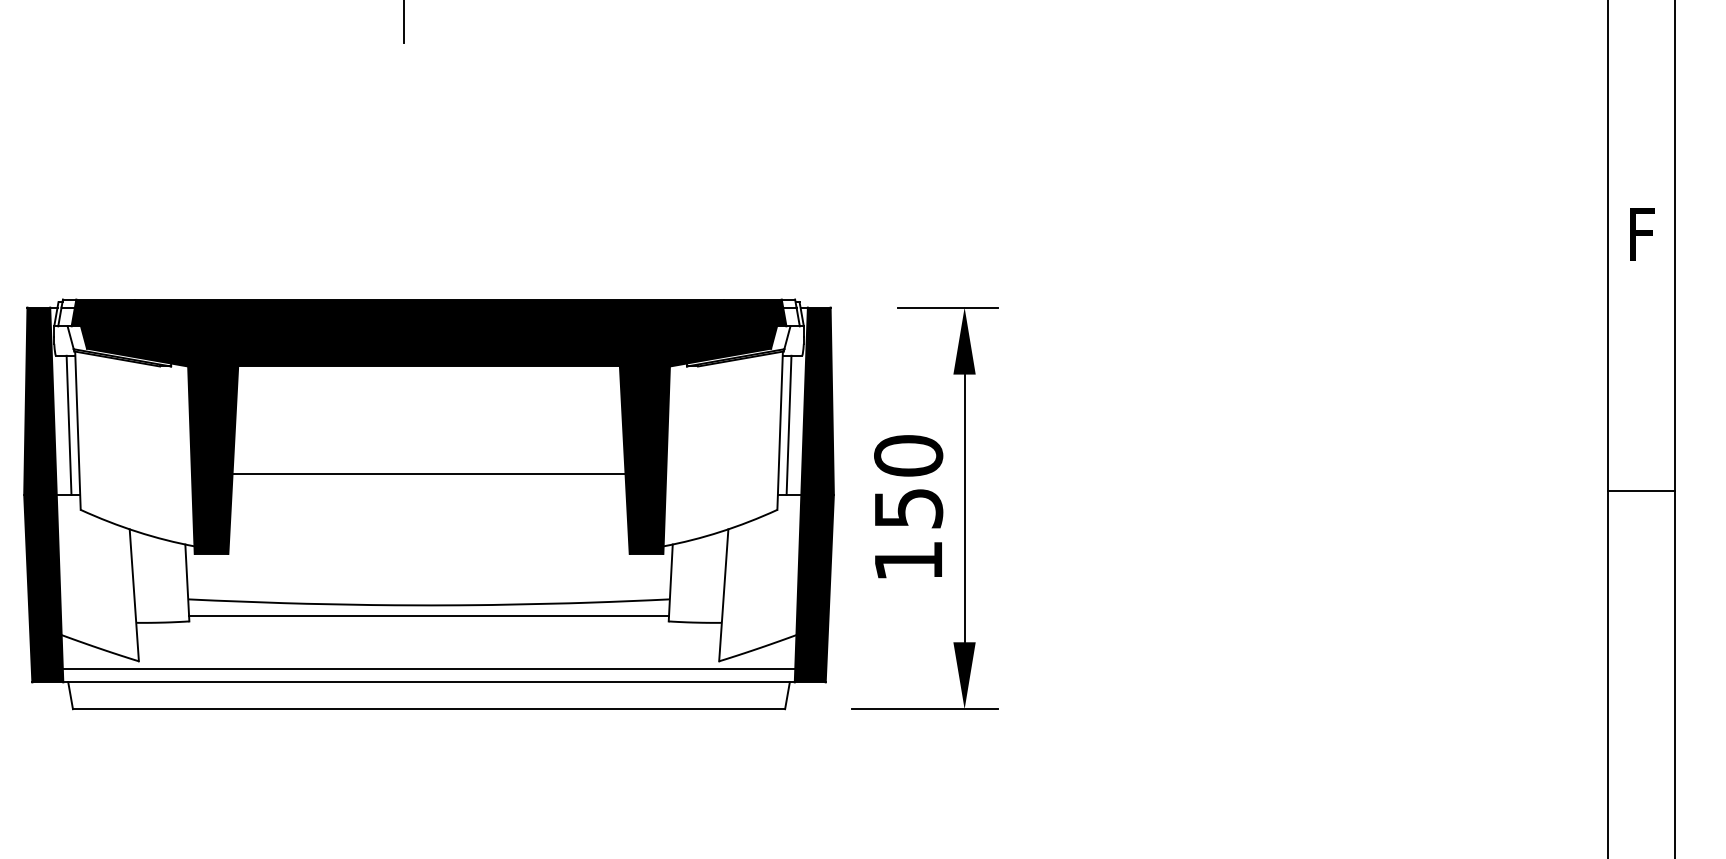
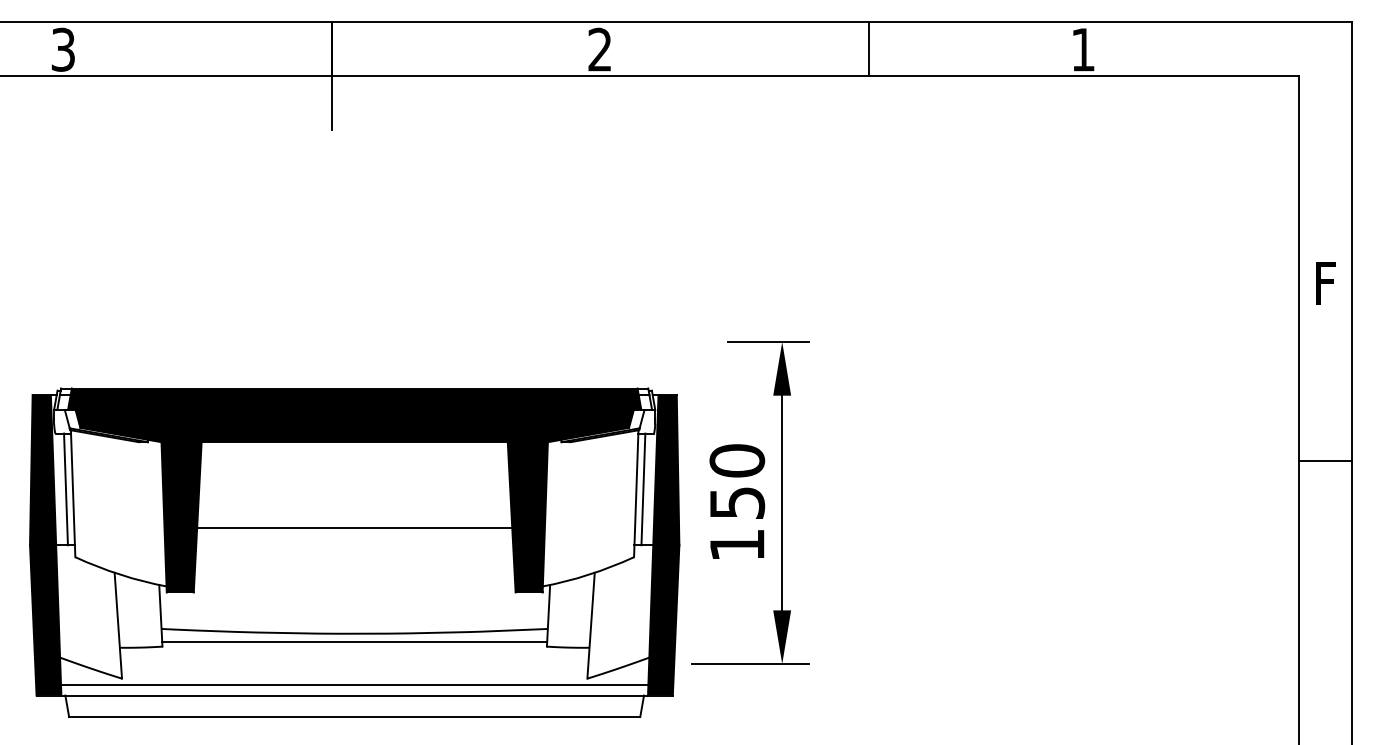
line: (1642, 491) -> (1325, 461), moved
part: (428, 504) -> (354, 552), moved

